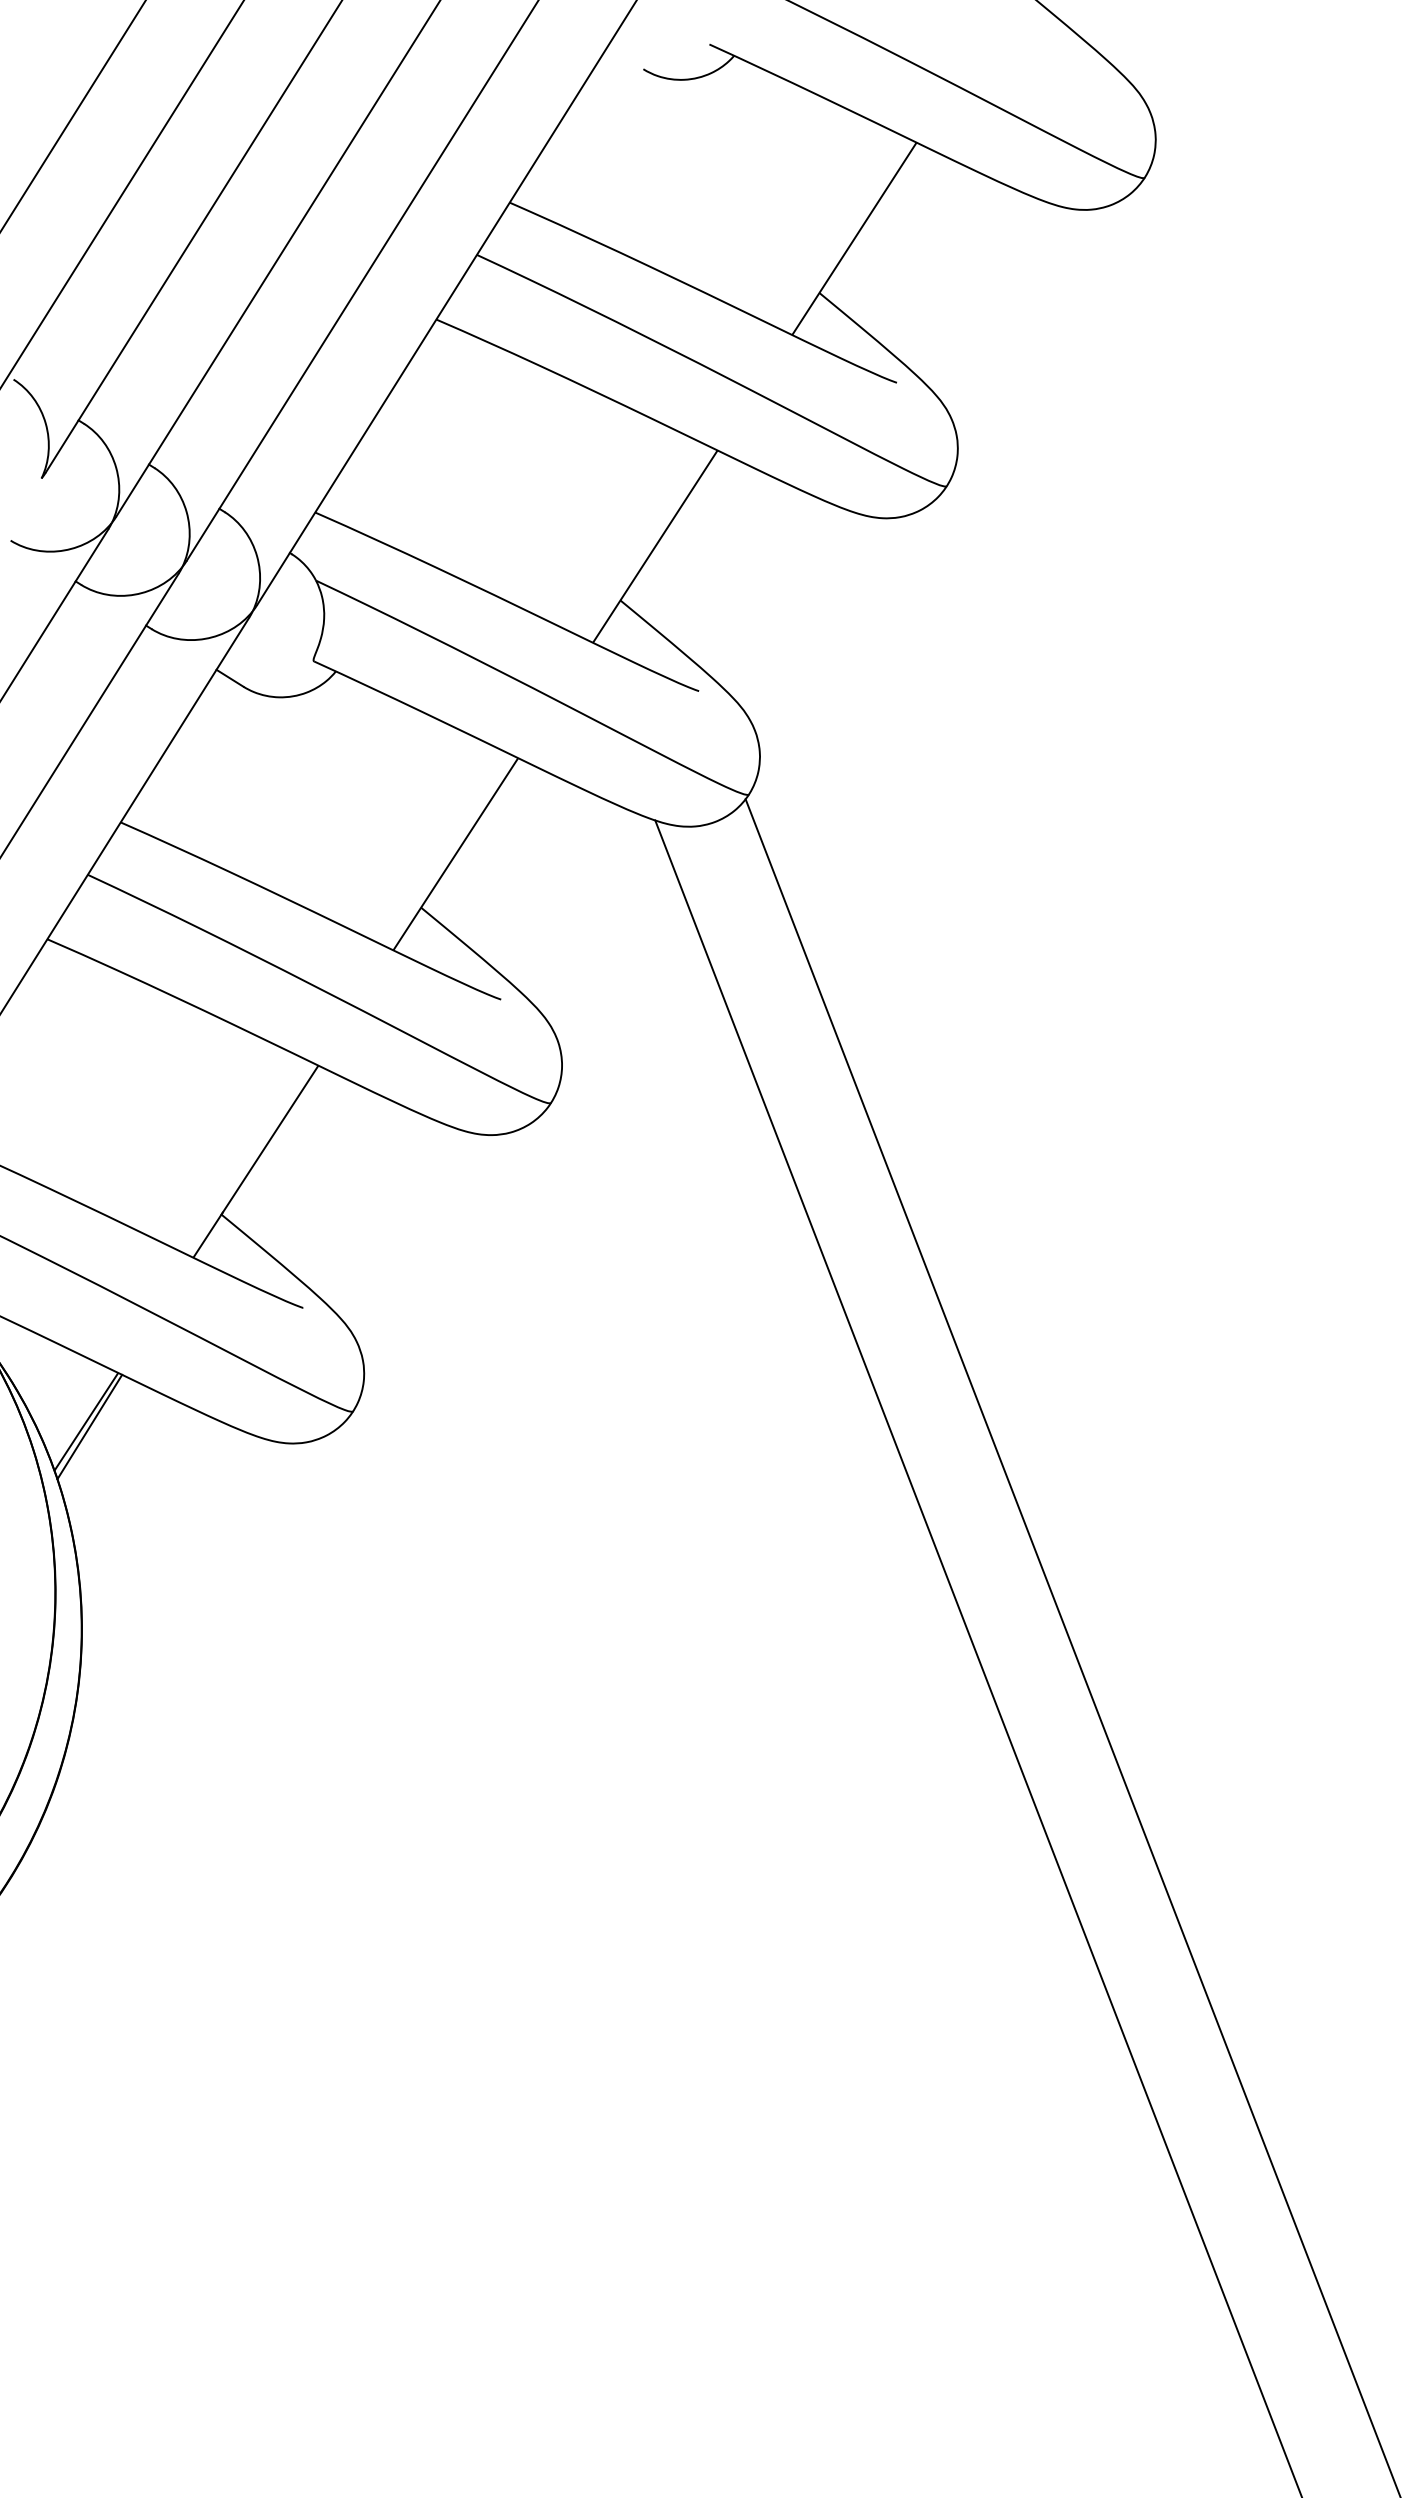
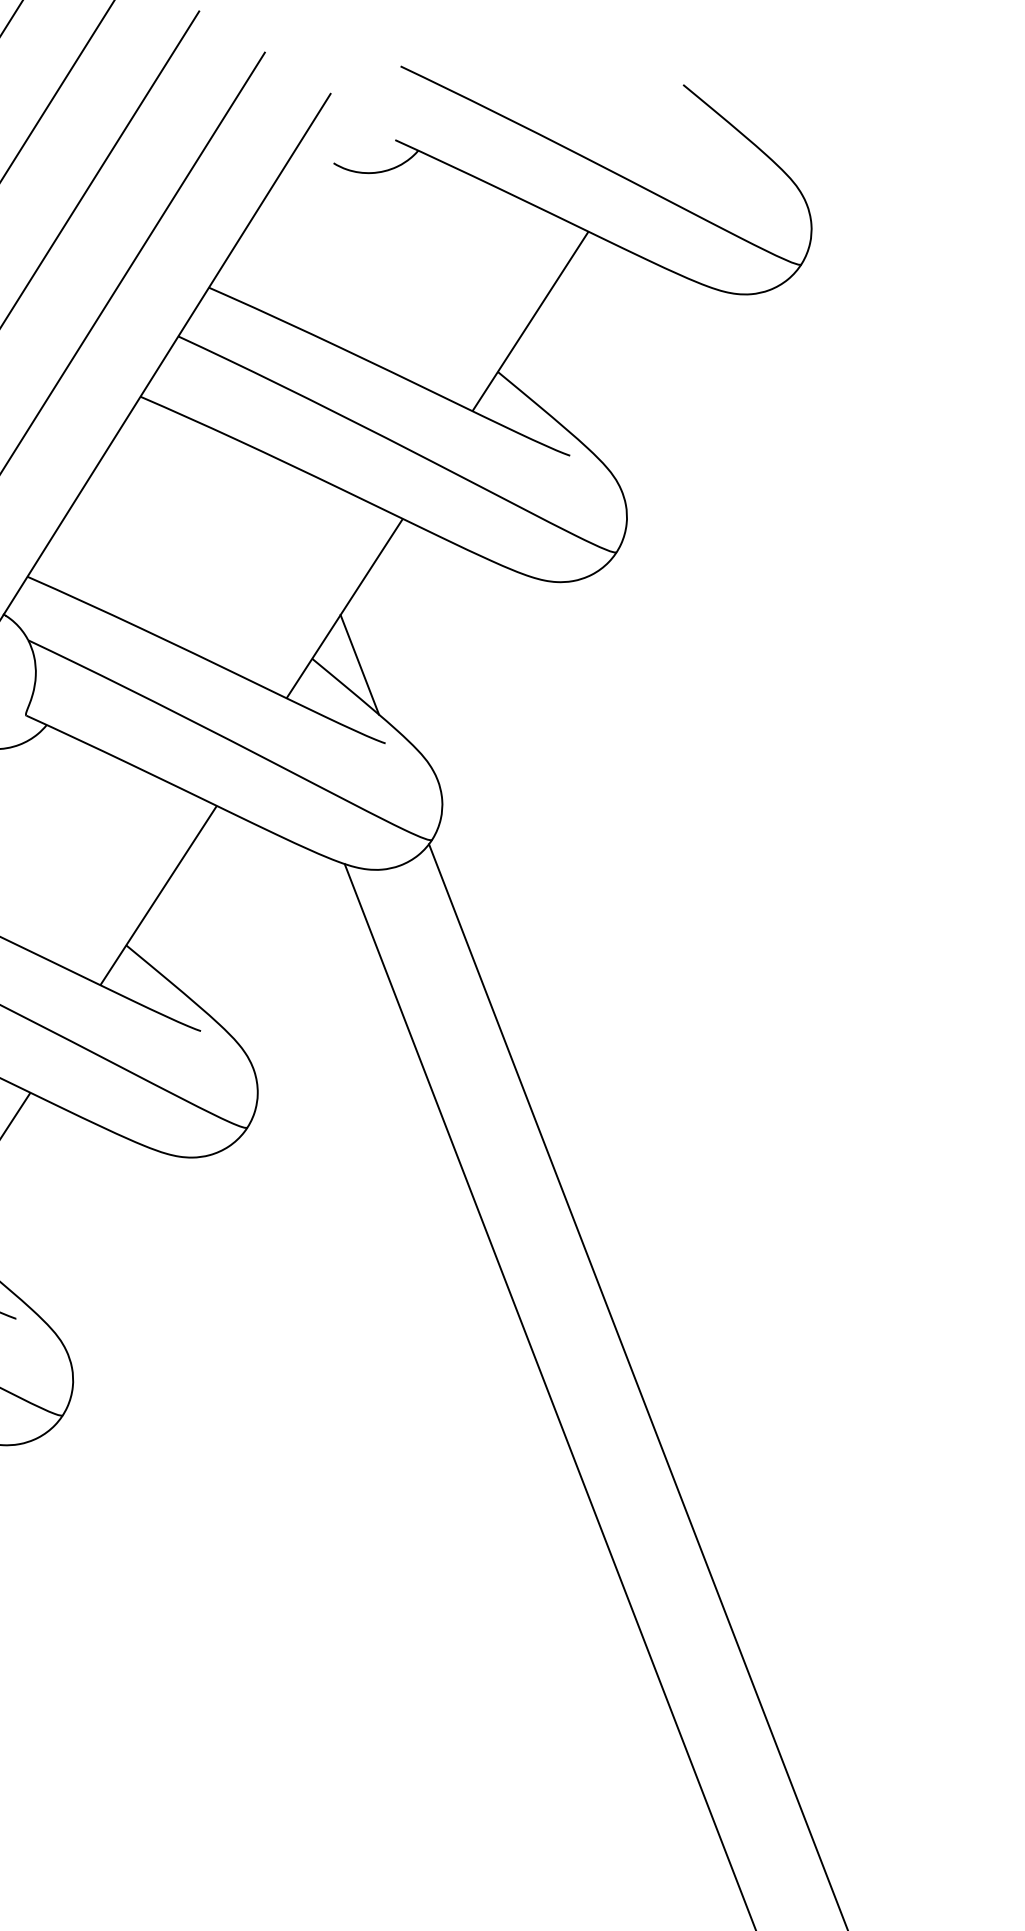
line: (671, 606) -> (359, 664), added

